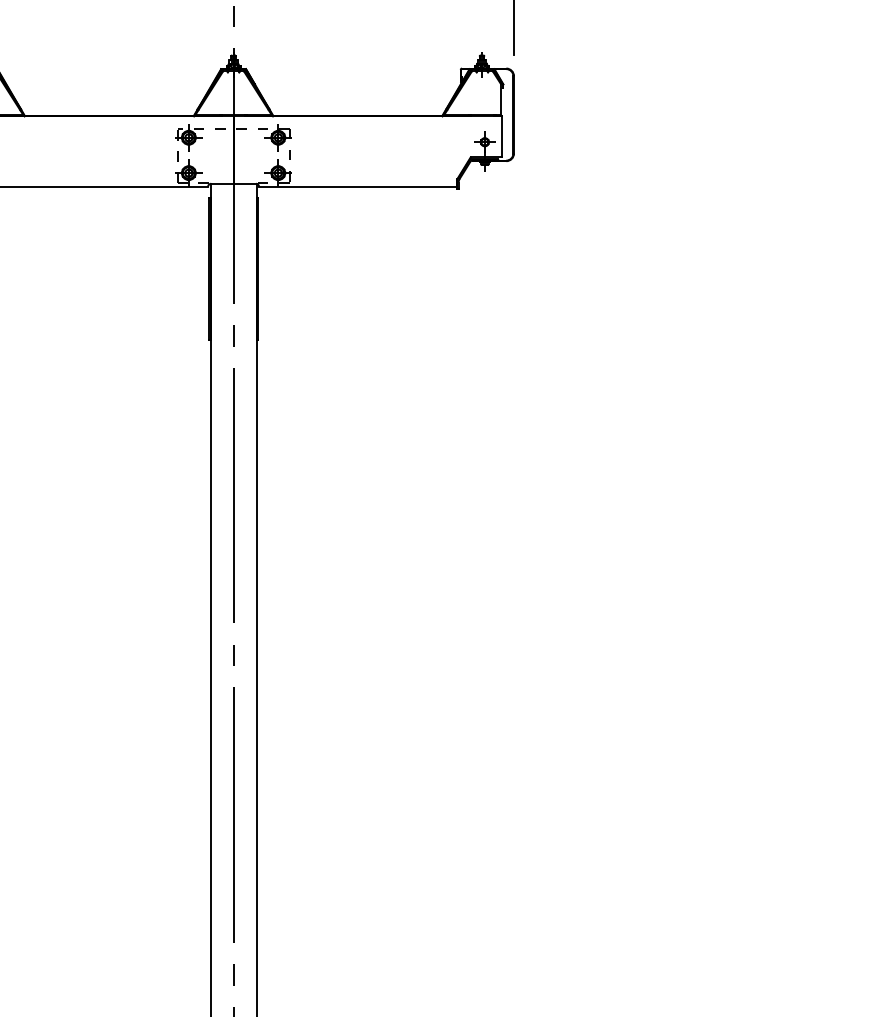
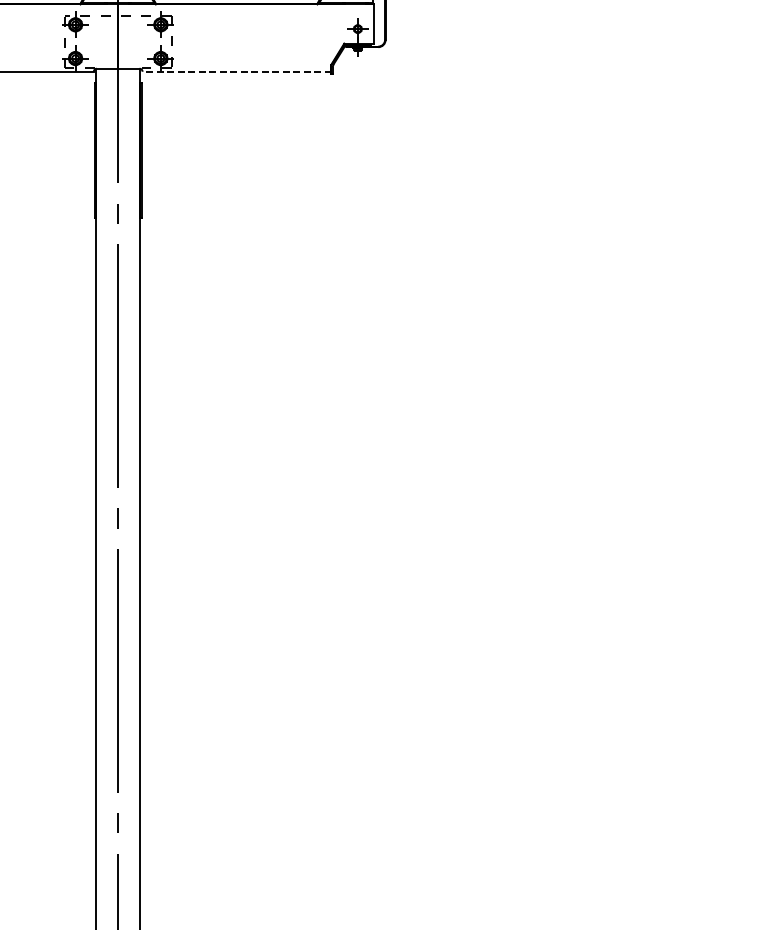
line: (357, 186) -> (236, 71), solid -> dashed

